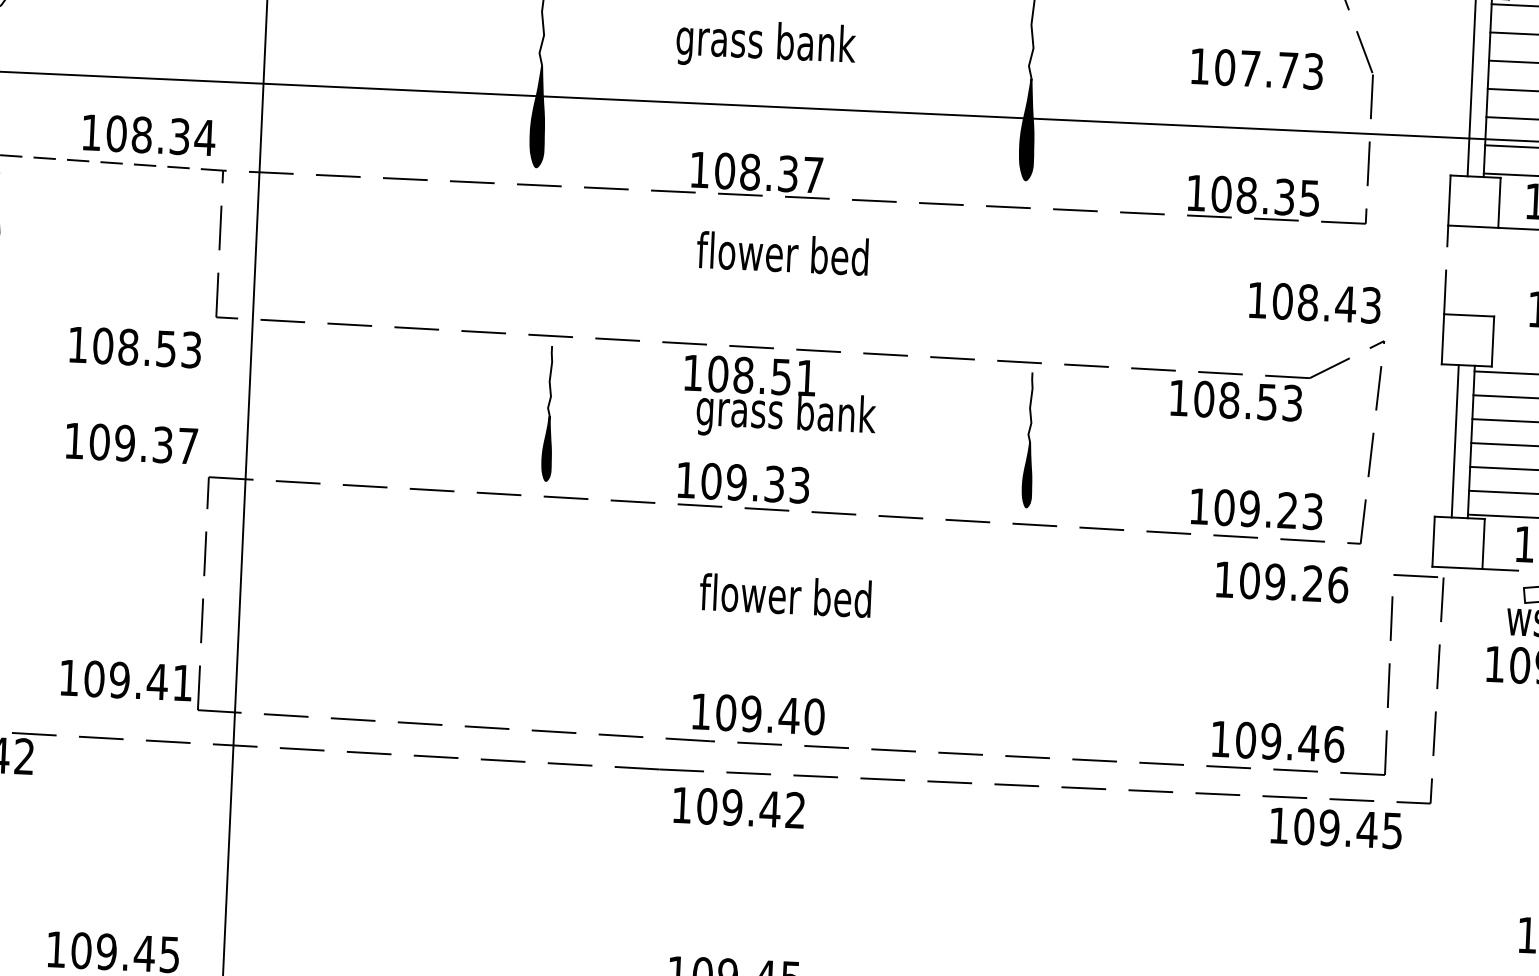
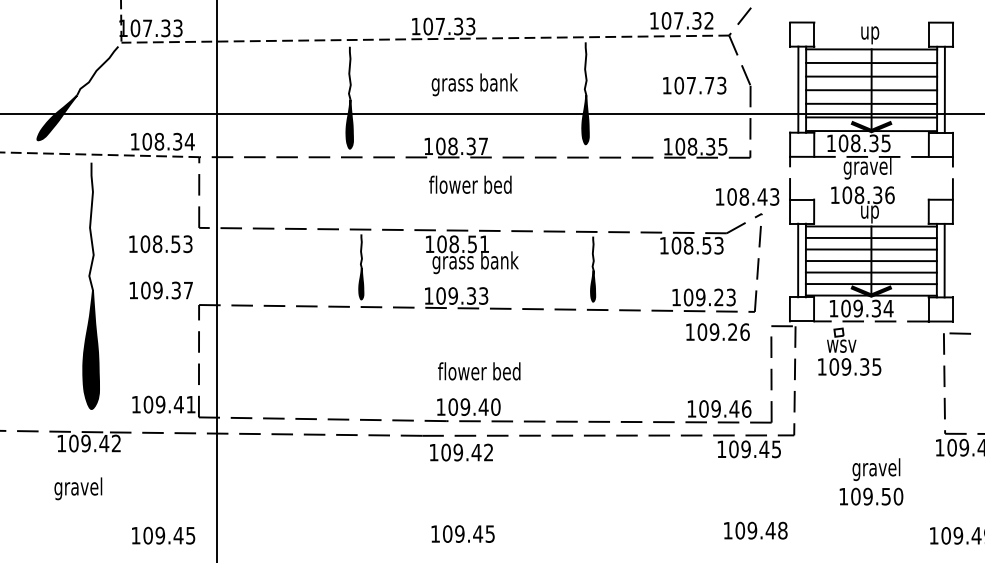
text: (765, 44) -> (474, 84), moved
text: (1314, 301) -> (747, 196), moved
text: (786, 595) -> (479, 371), moved

